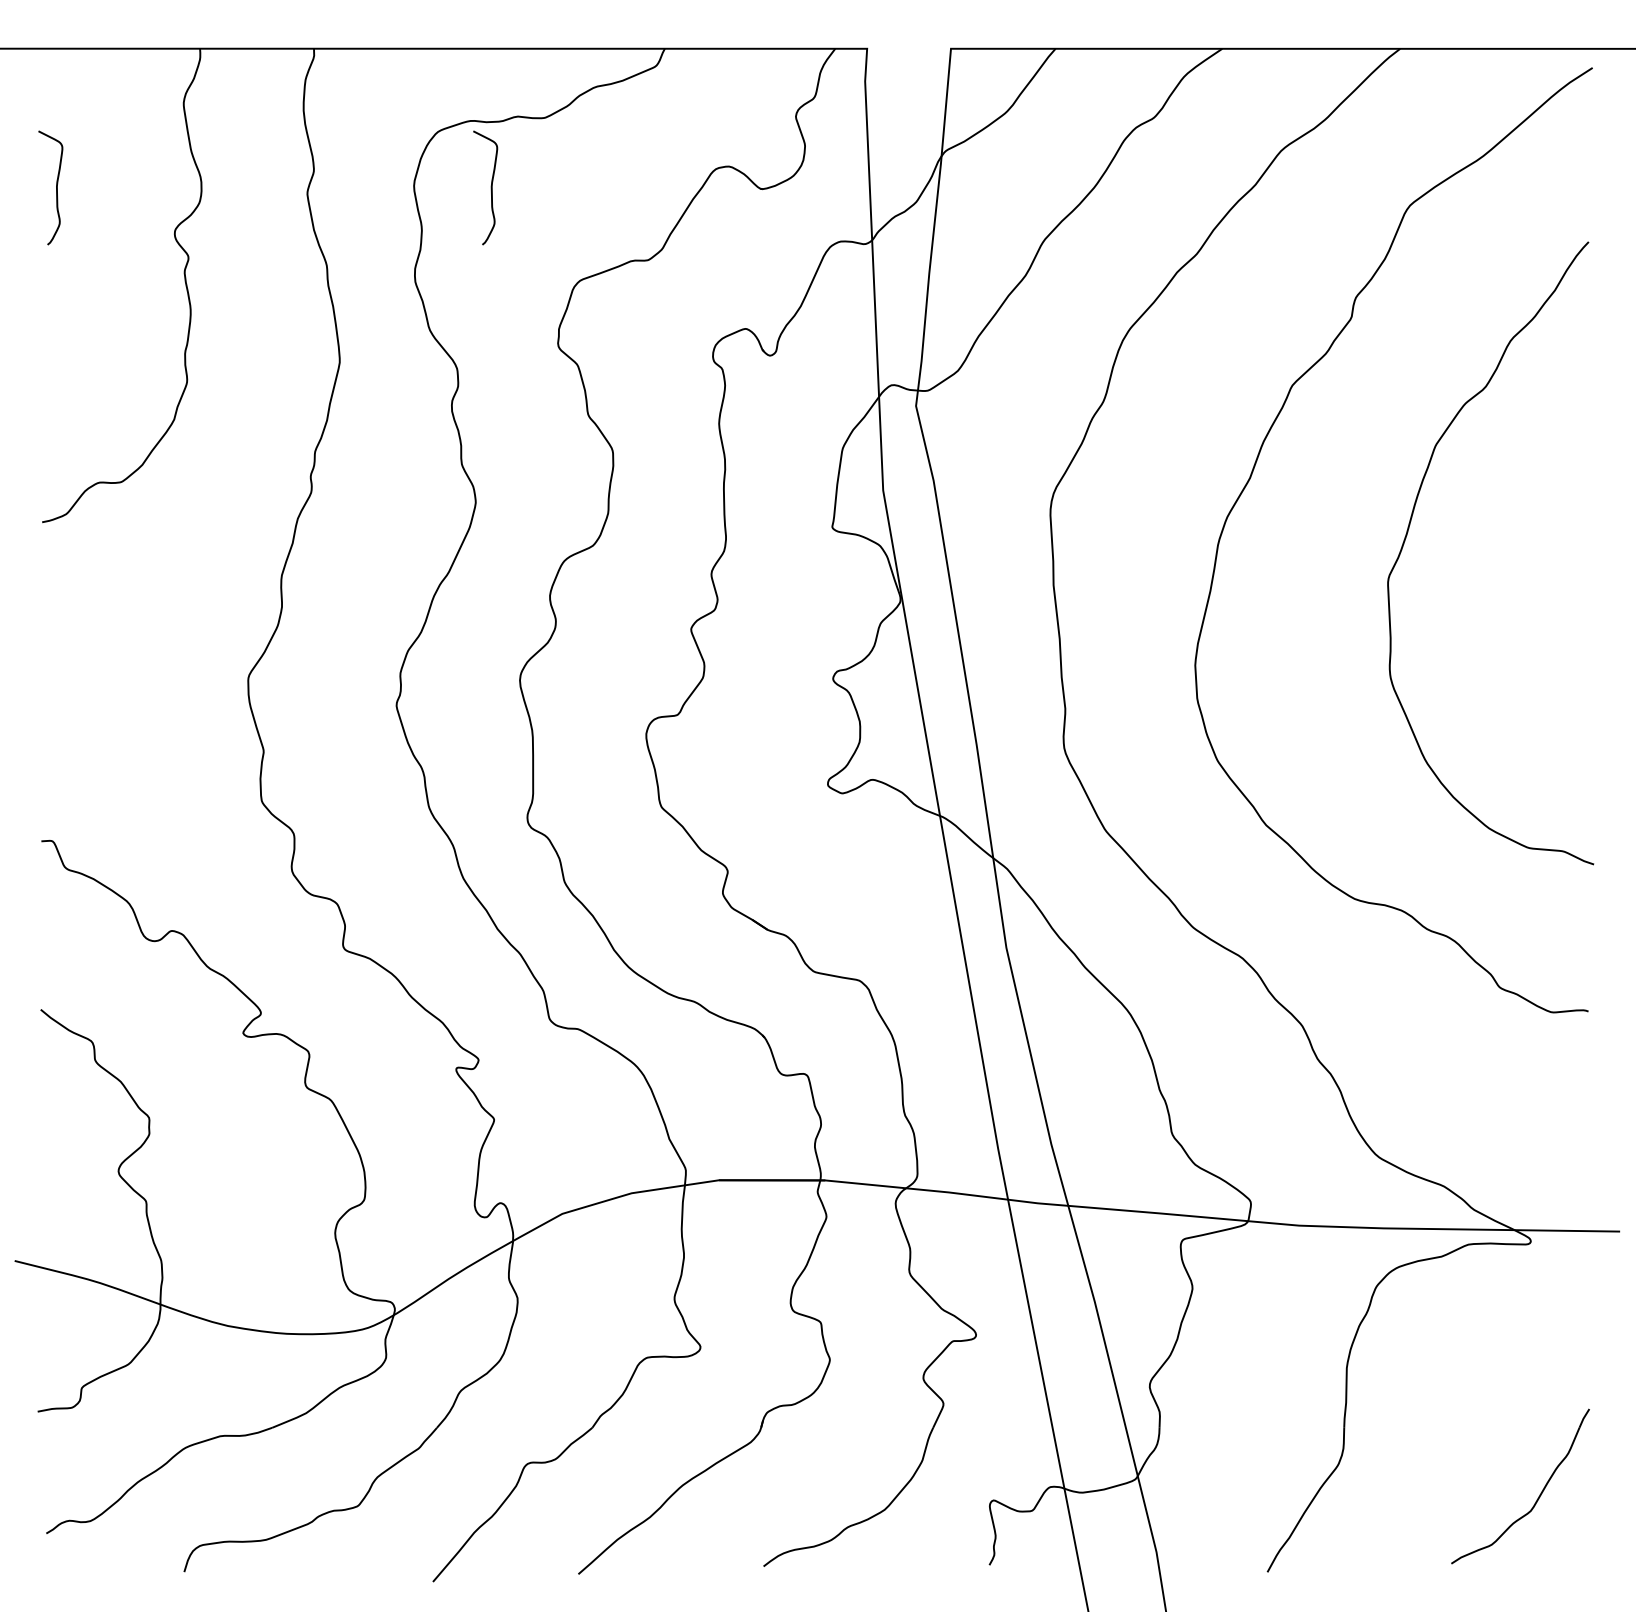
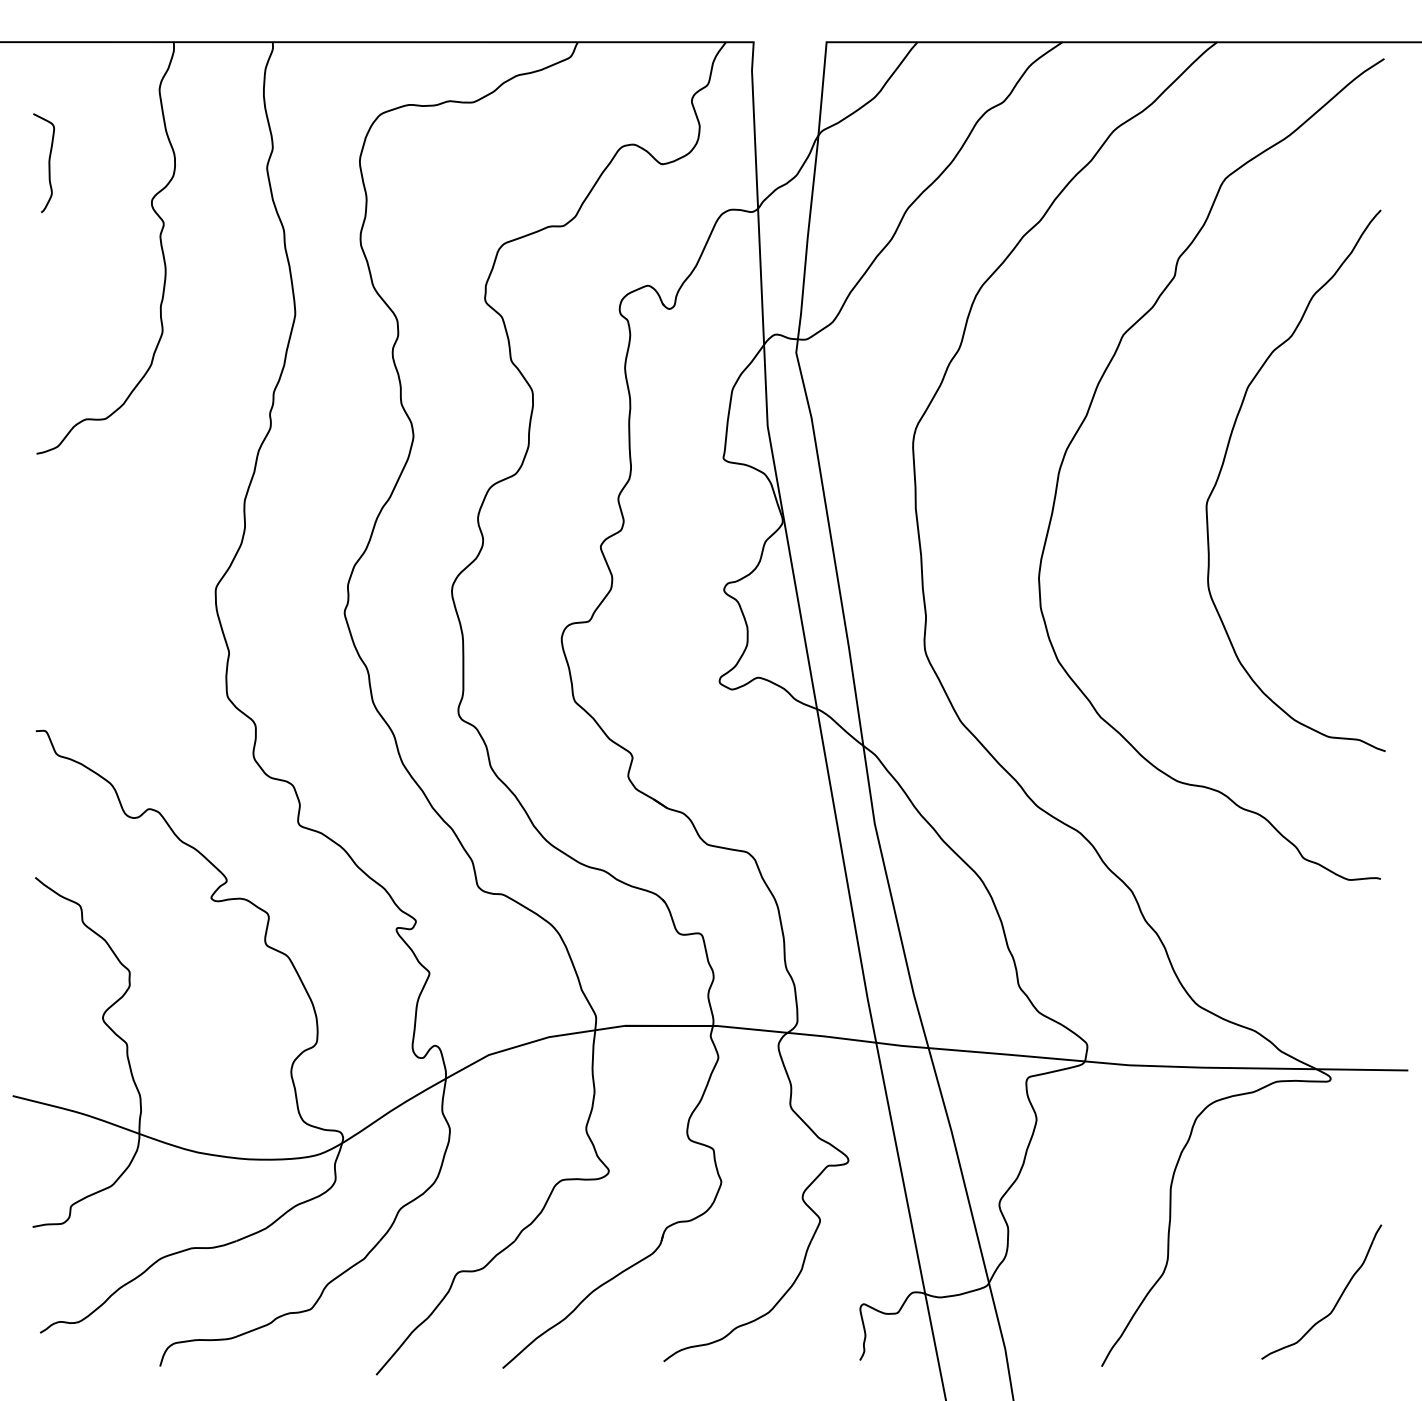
curve: (490, 188) -> (426, 163), removed

